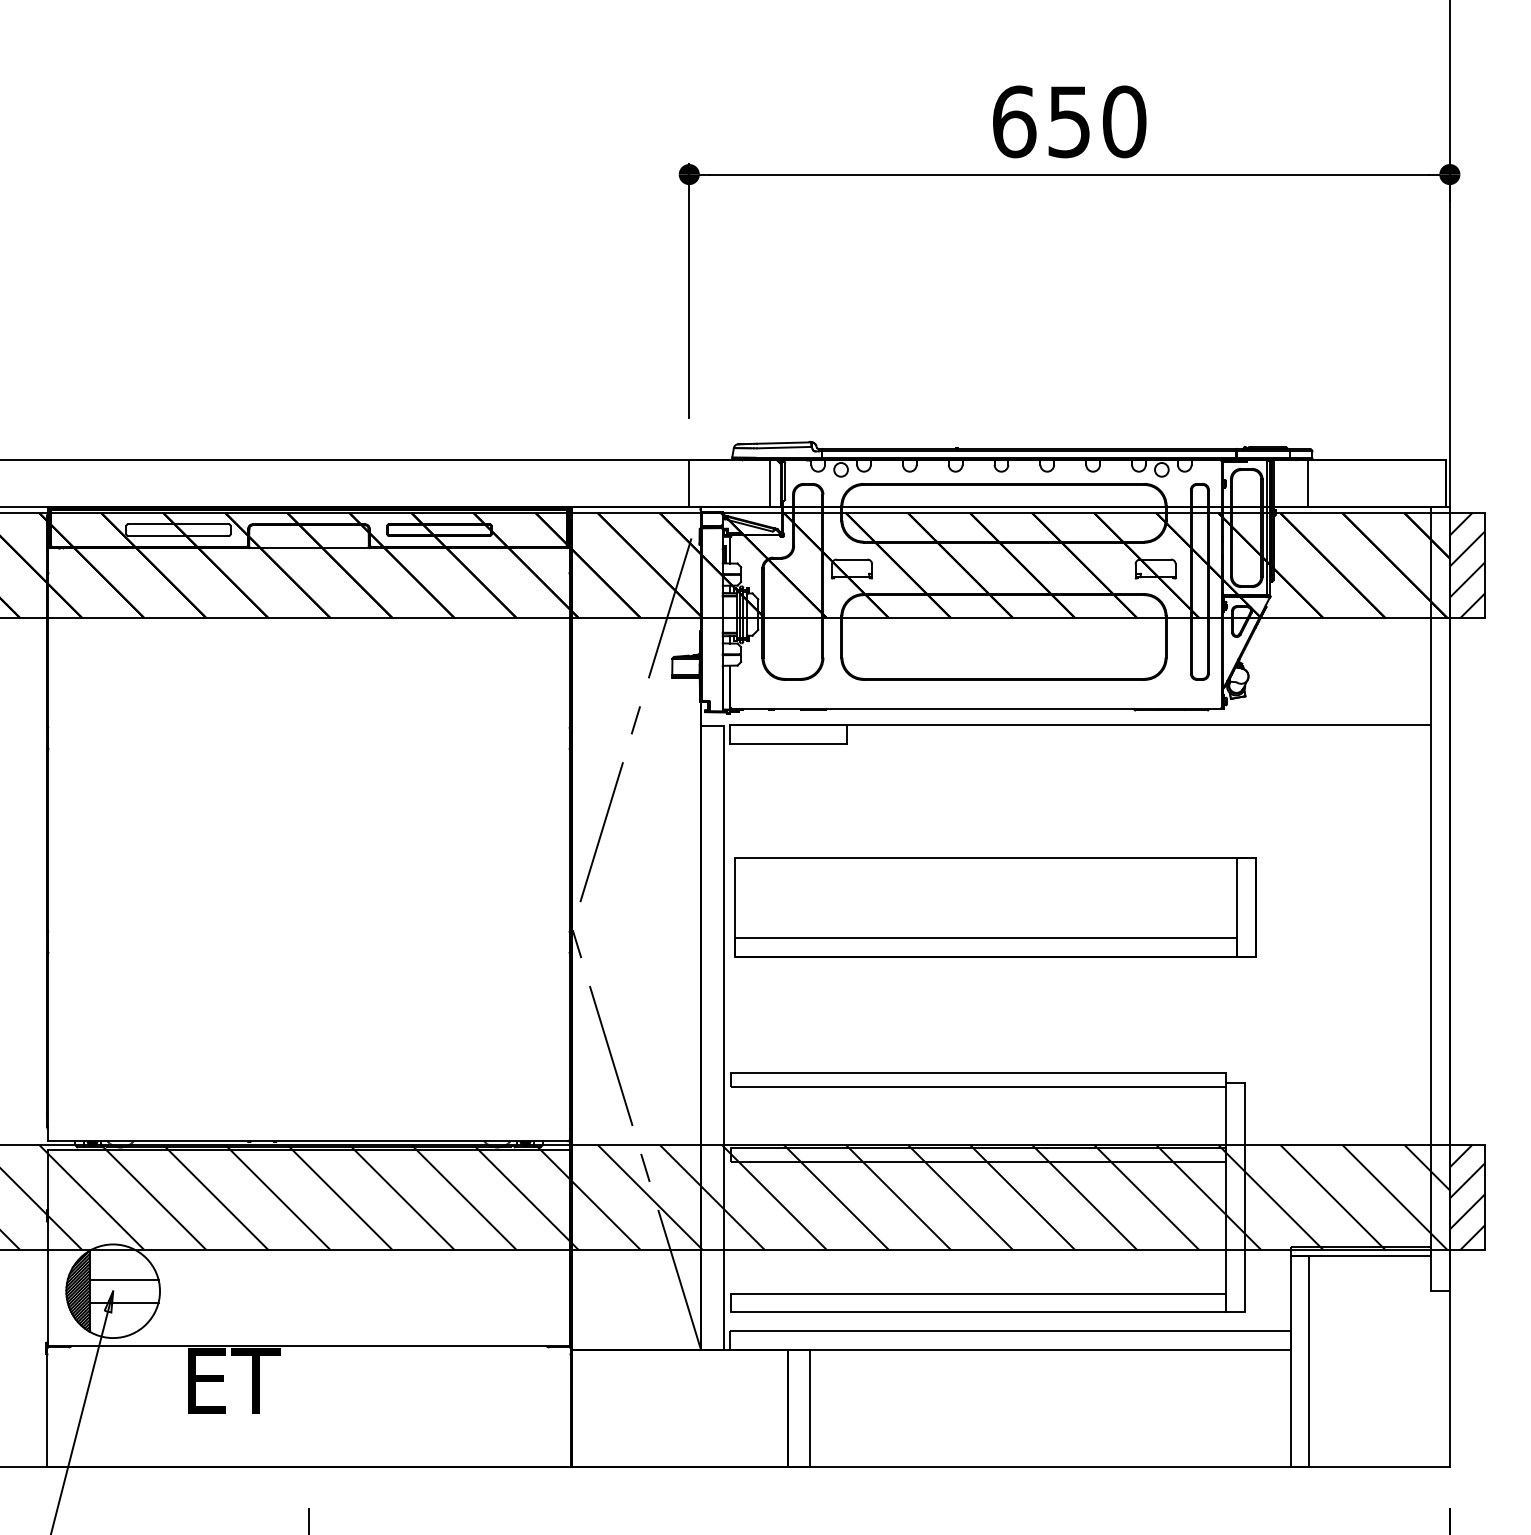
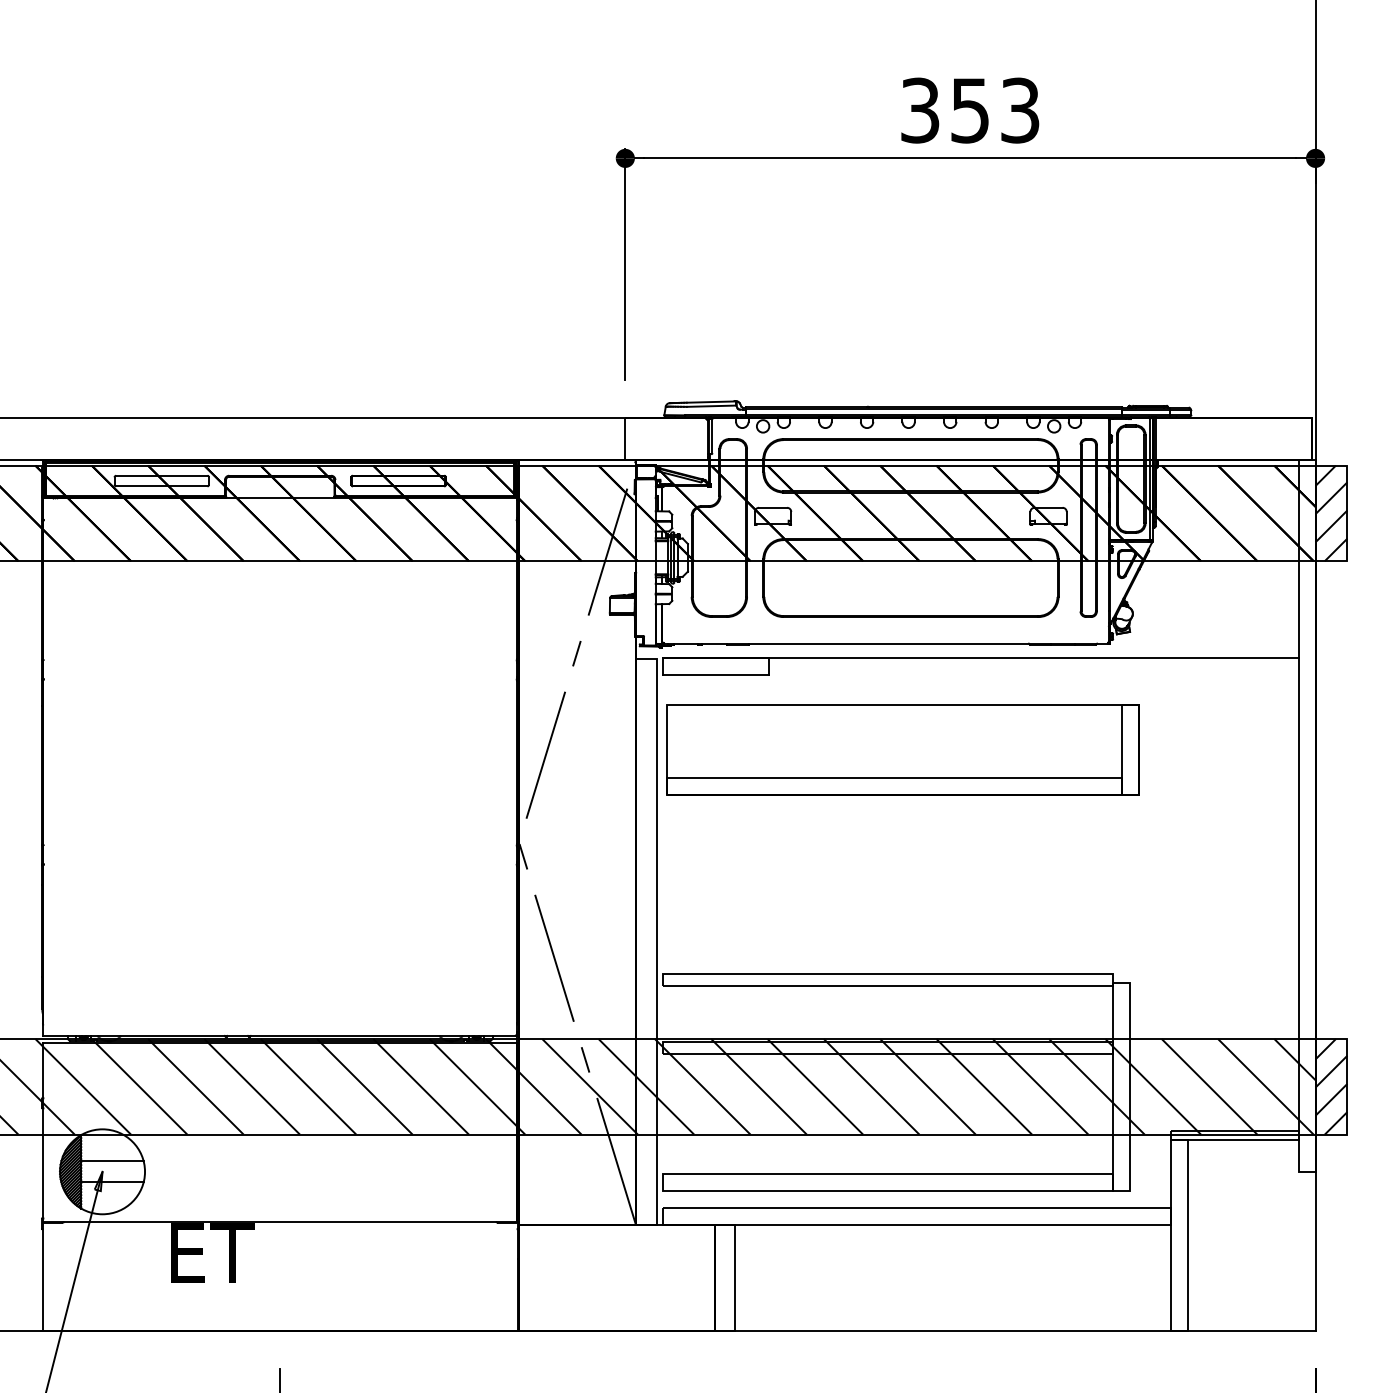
text: (1069, 121) -> (970, 110), 650 -> 353
line: (770, 483) -> (699, 438), removed
line: (1308, 483) -> (1187, 438), removed
part: (995, 907) -> (903, 750), moved

